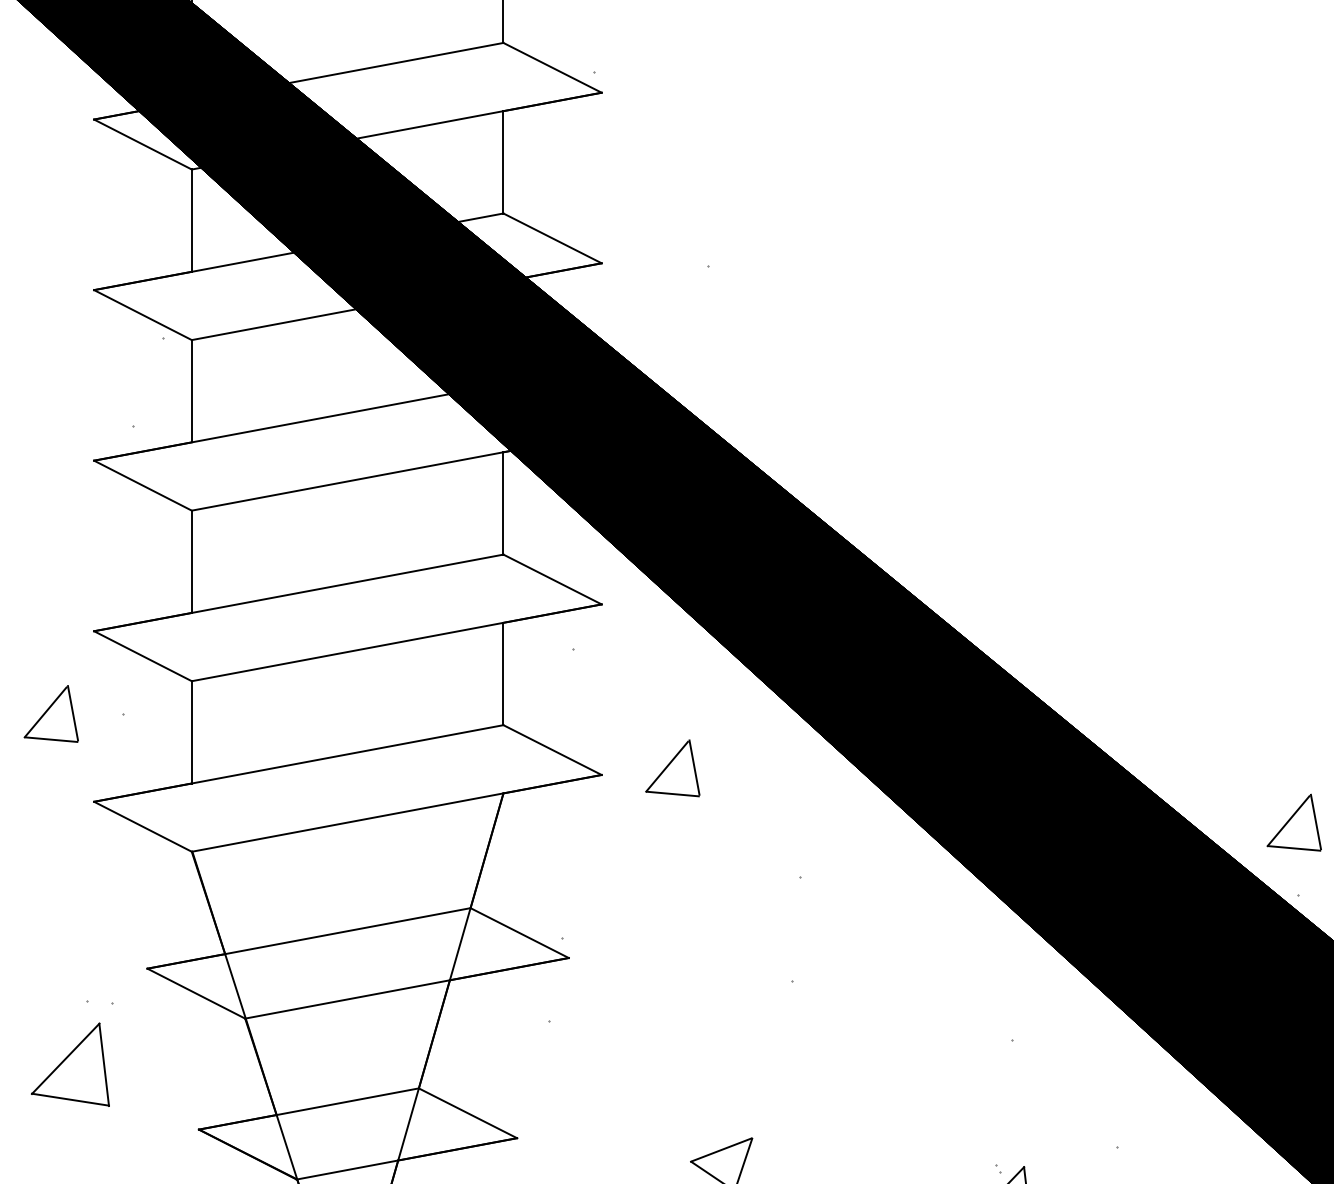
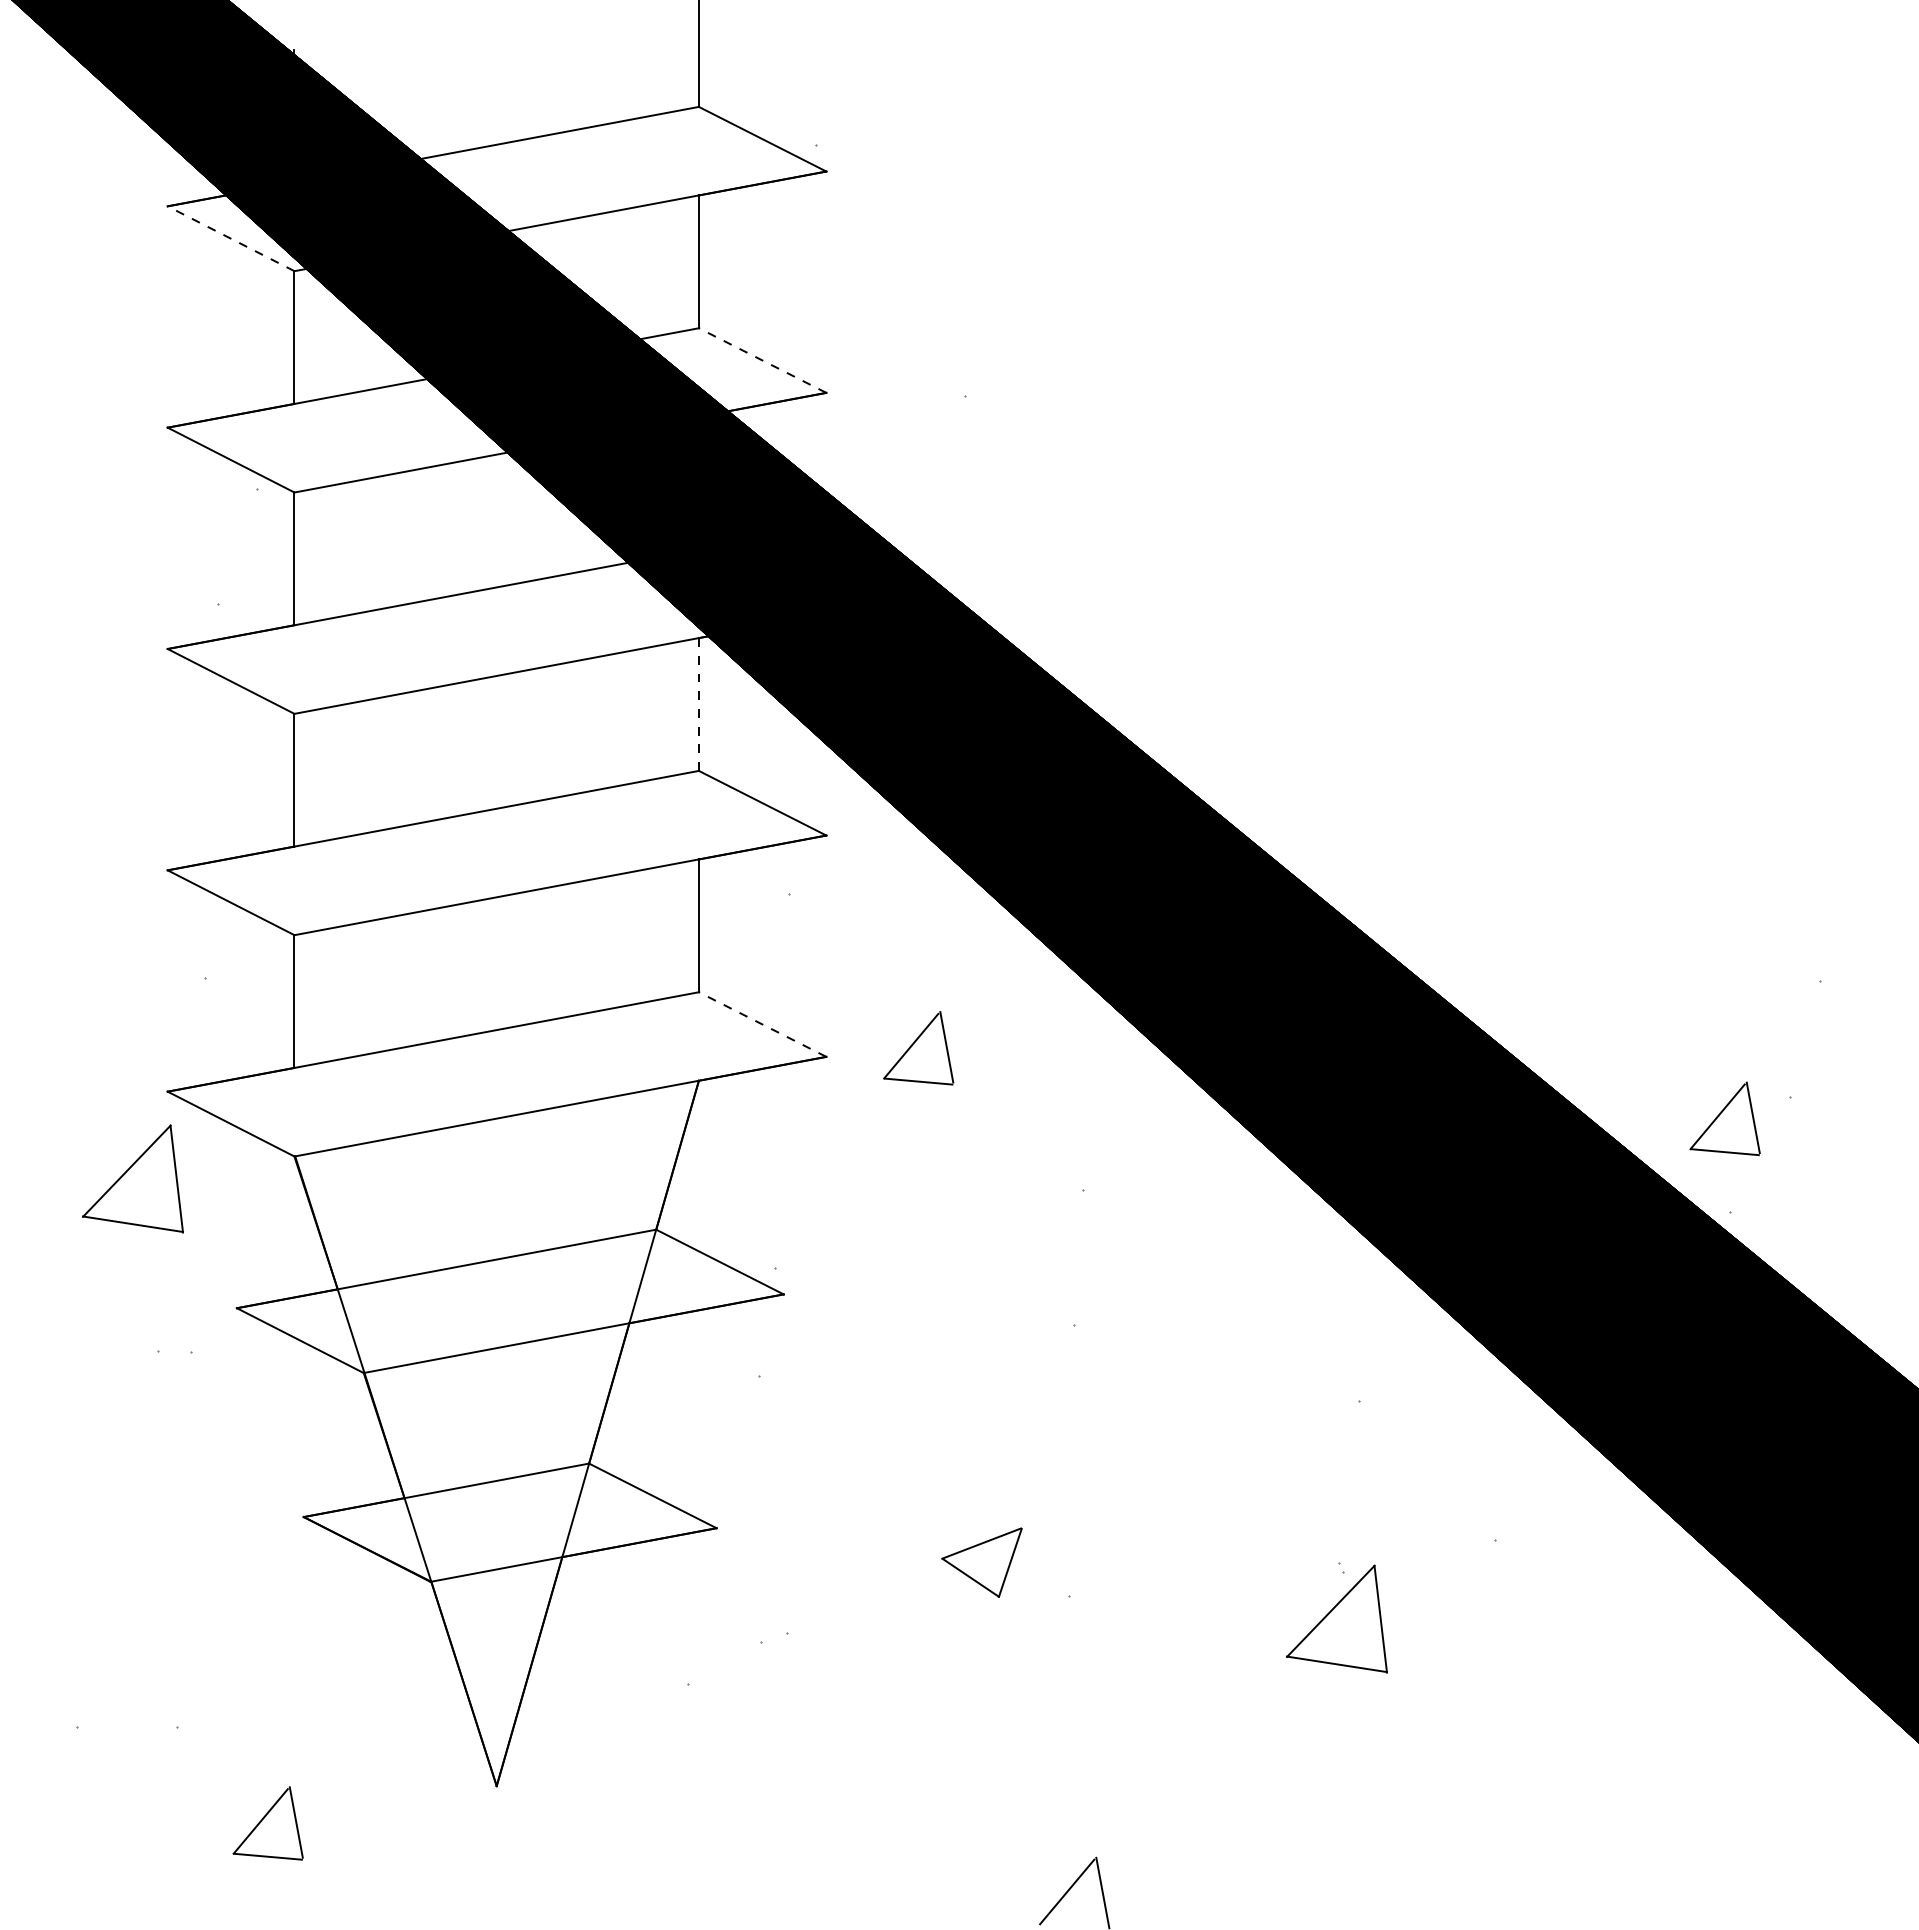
line: (142, 144) -> (230, 238), solid -> dashed
line: (552, 238) -> (762, 360), solid -> dashed
line: (503, 504) -> (698, 705), solid -> dashed
part: (50, 713) -> (111, 977), removed
line: (552, 750) -> (762, 1024), solid -> dashed
part: (70, 1064) -> (132, 1178), moved

